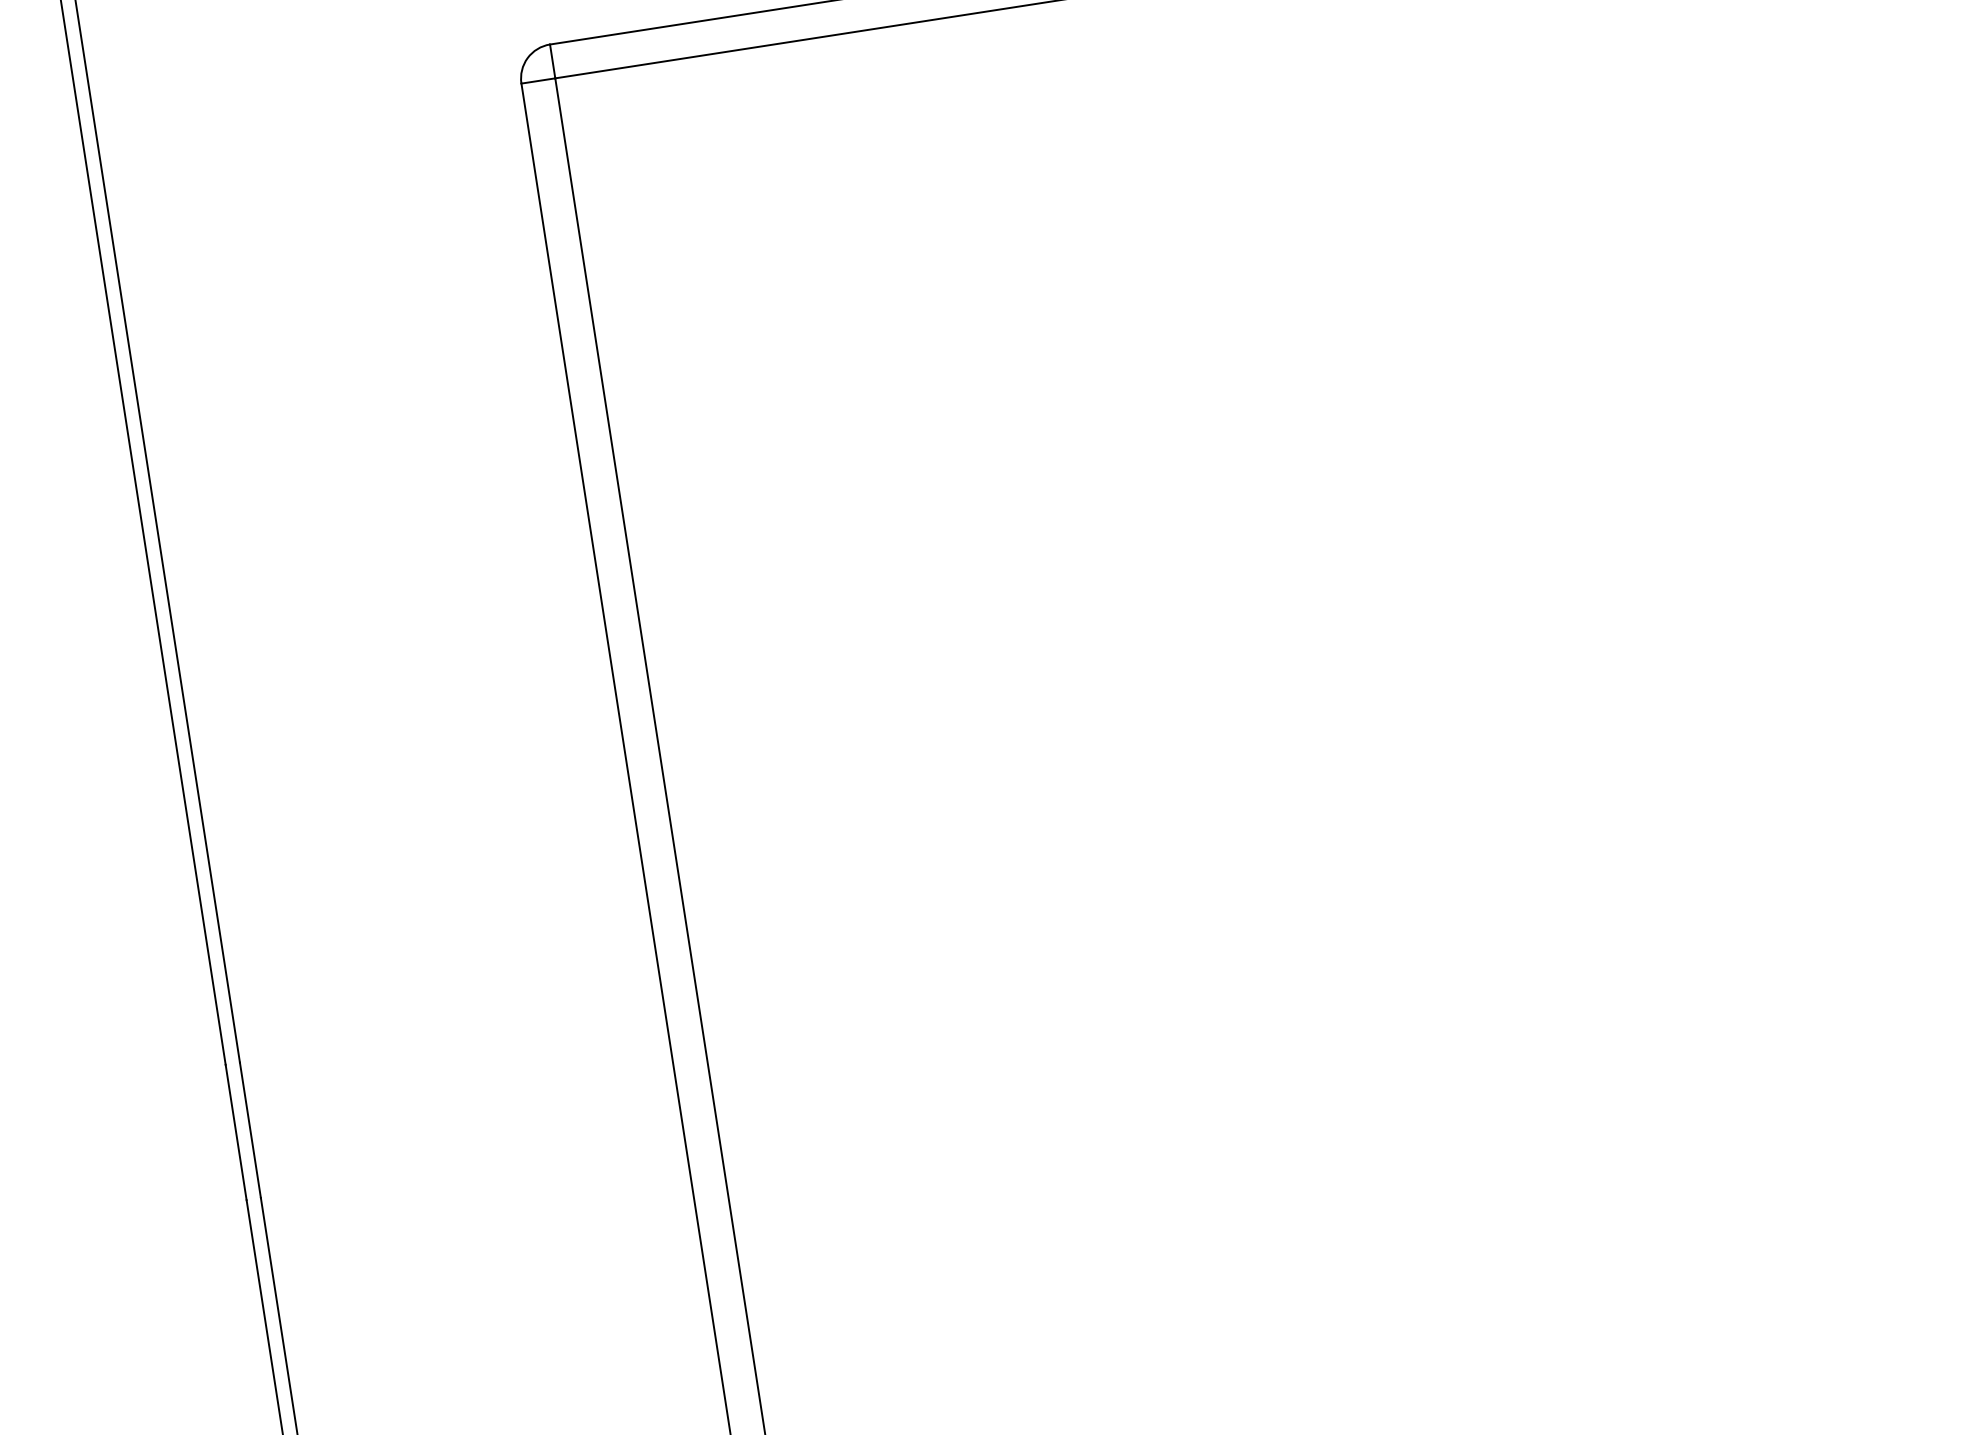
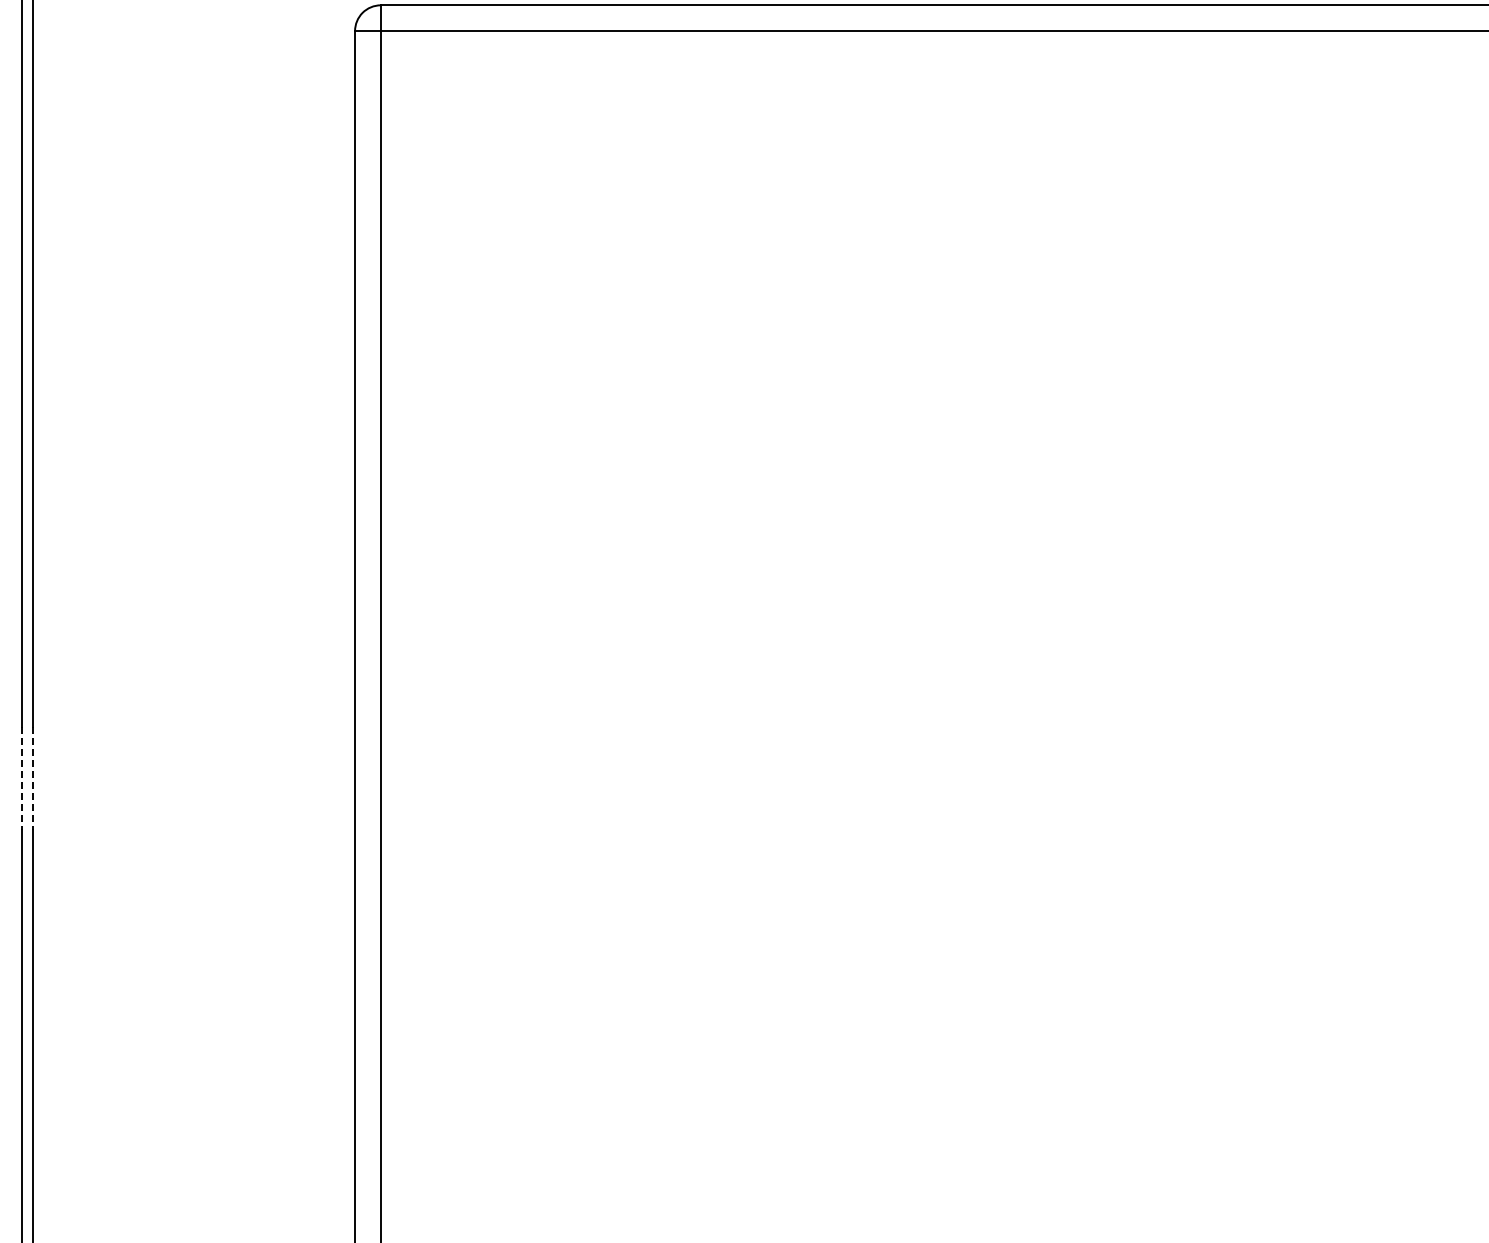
line: (251, 1130) -> (33, 778), solid -> dashed
line: (236, 1132) -> (22, 778), solid -> dashed

